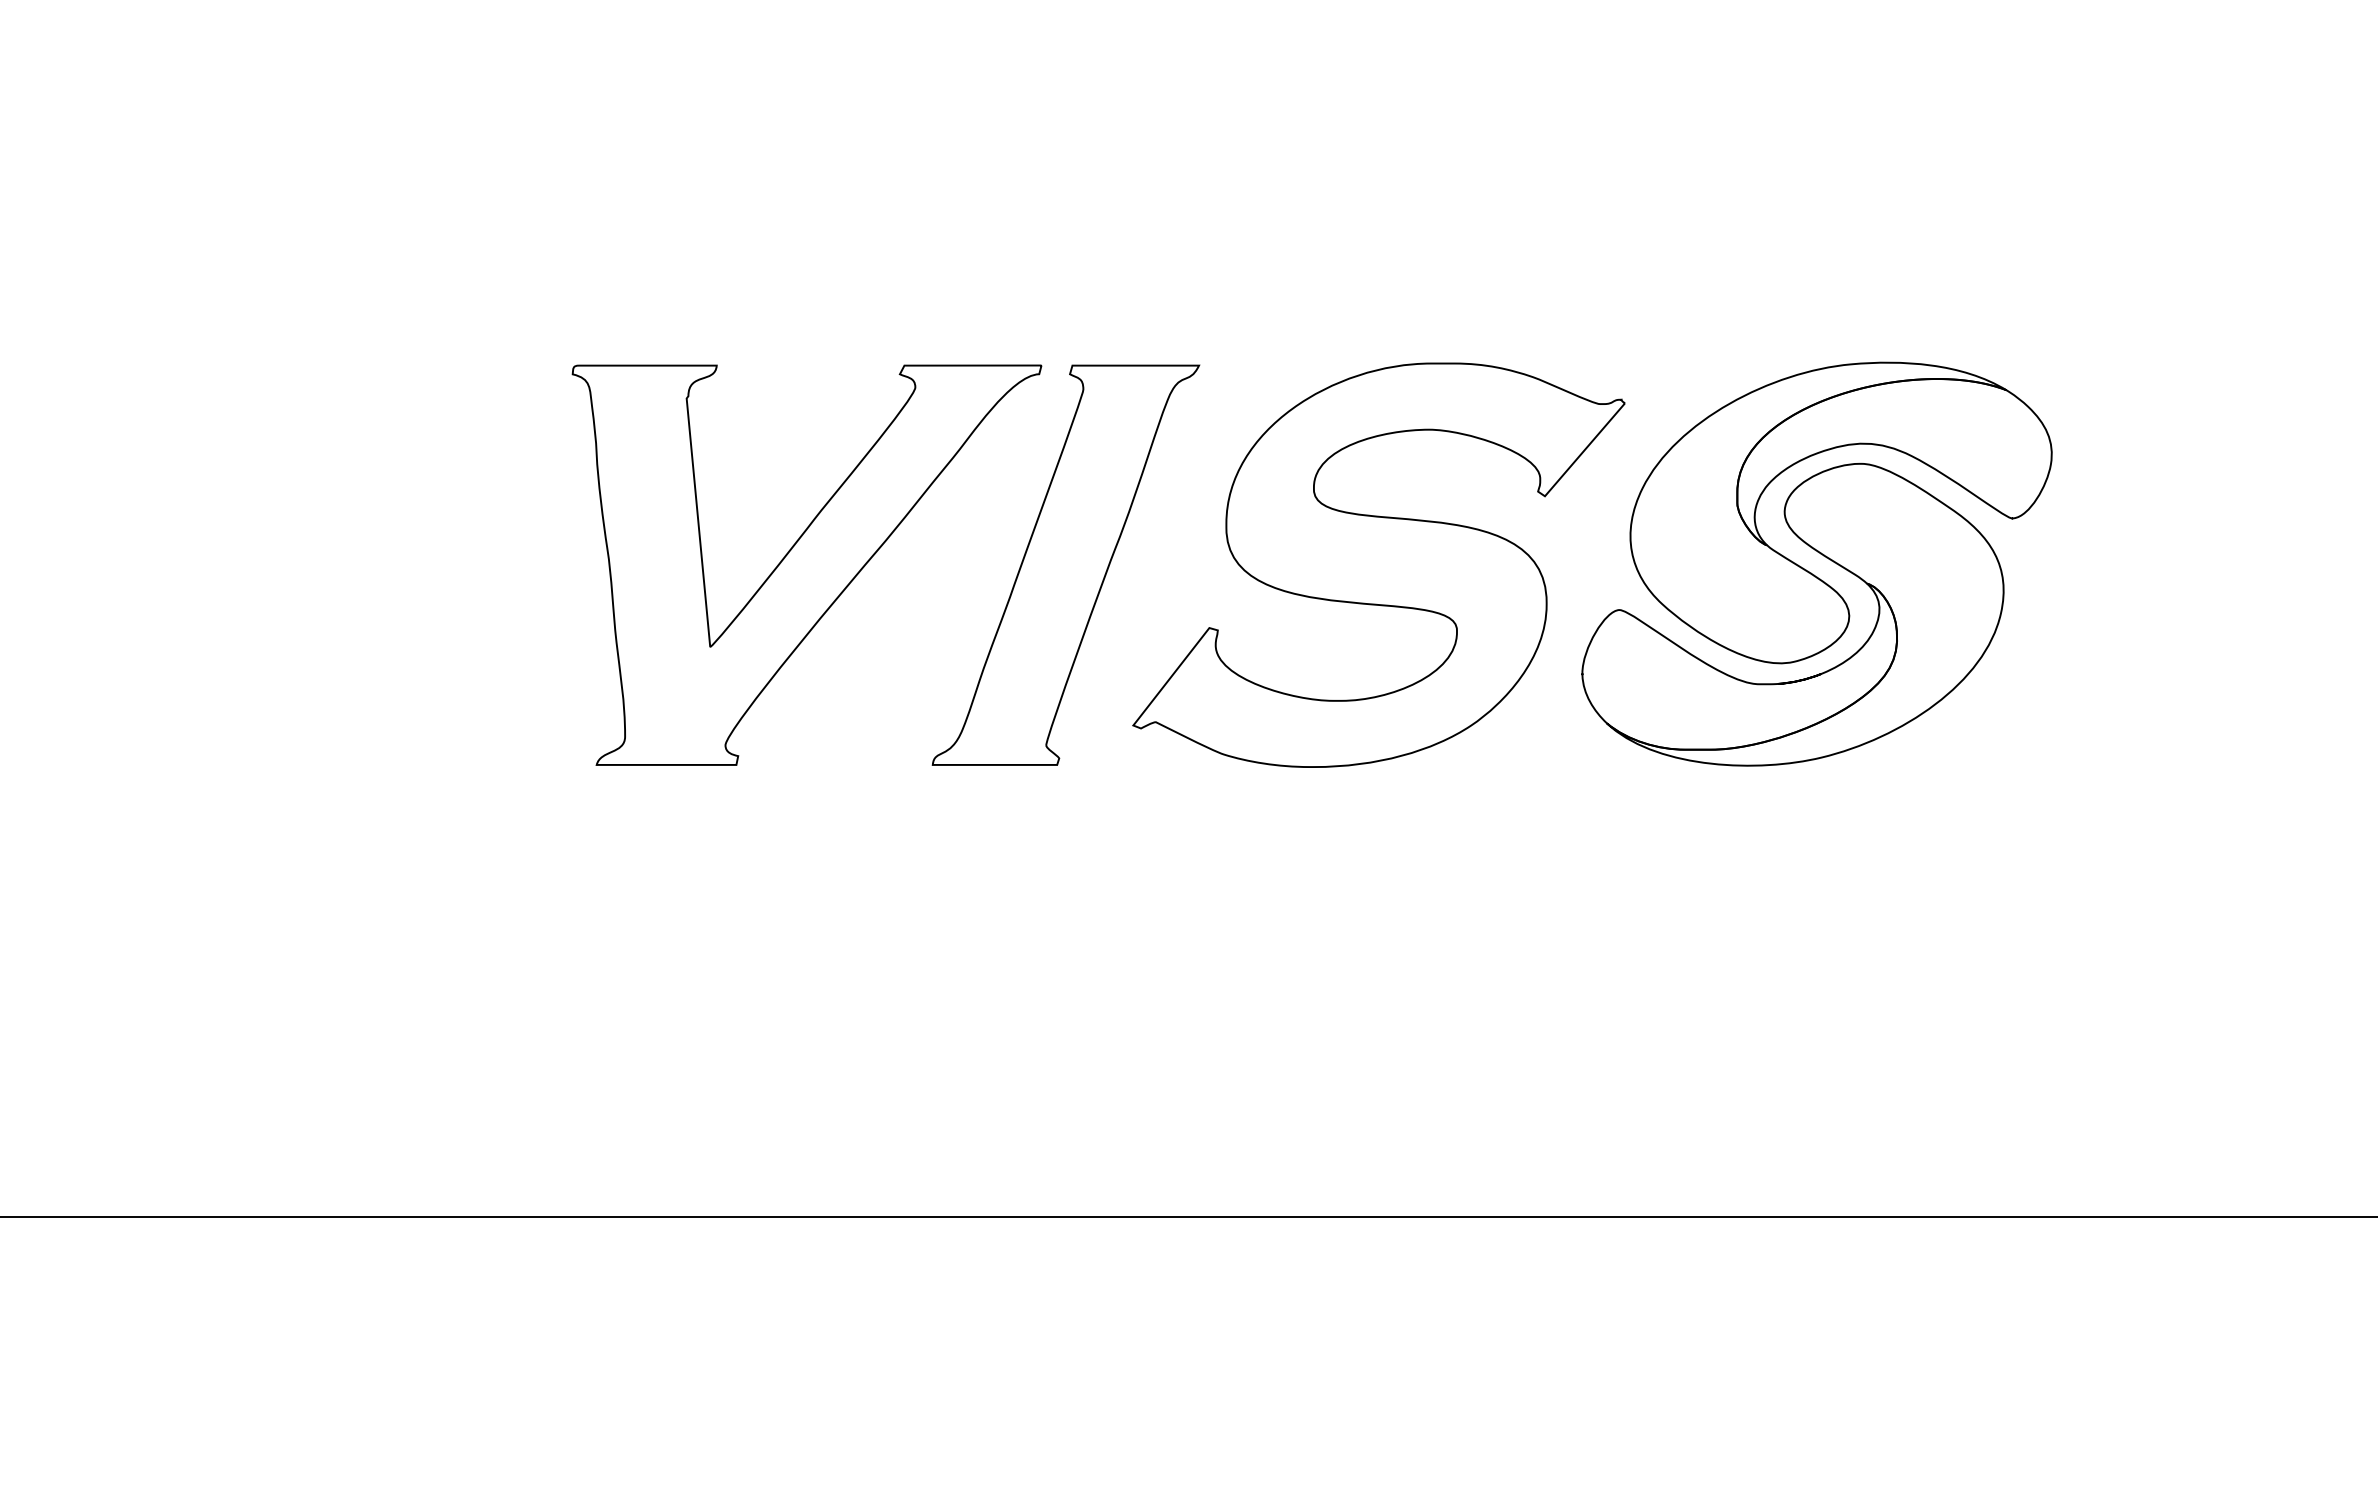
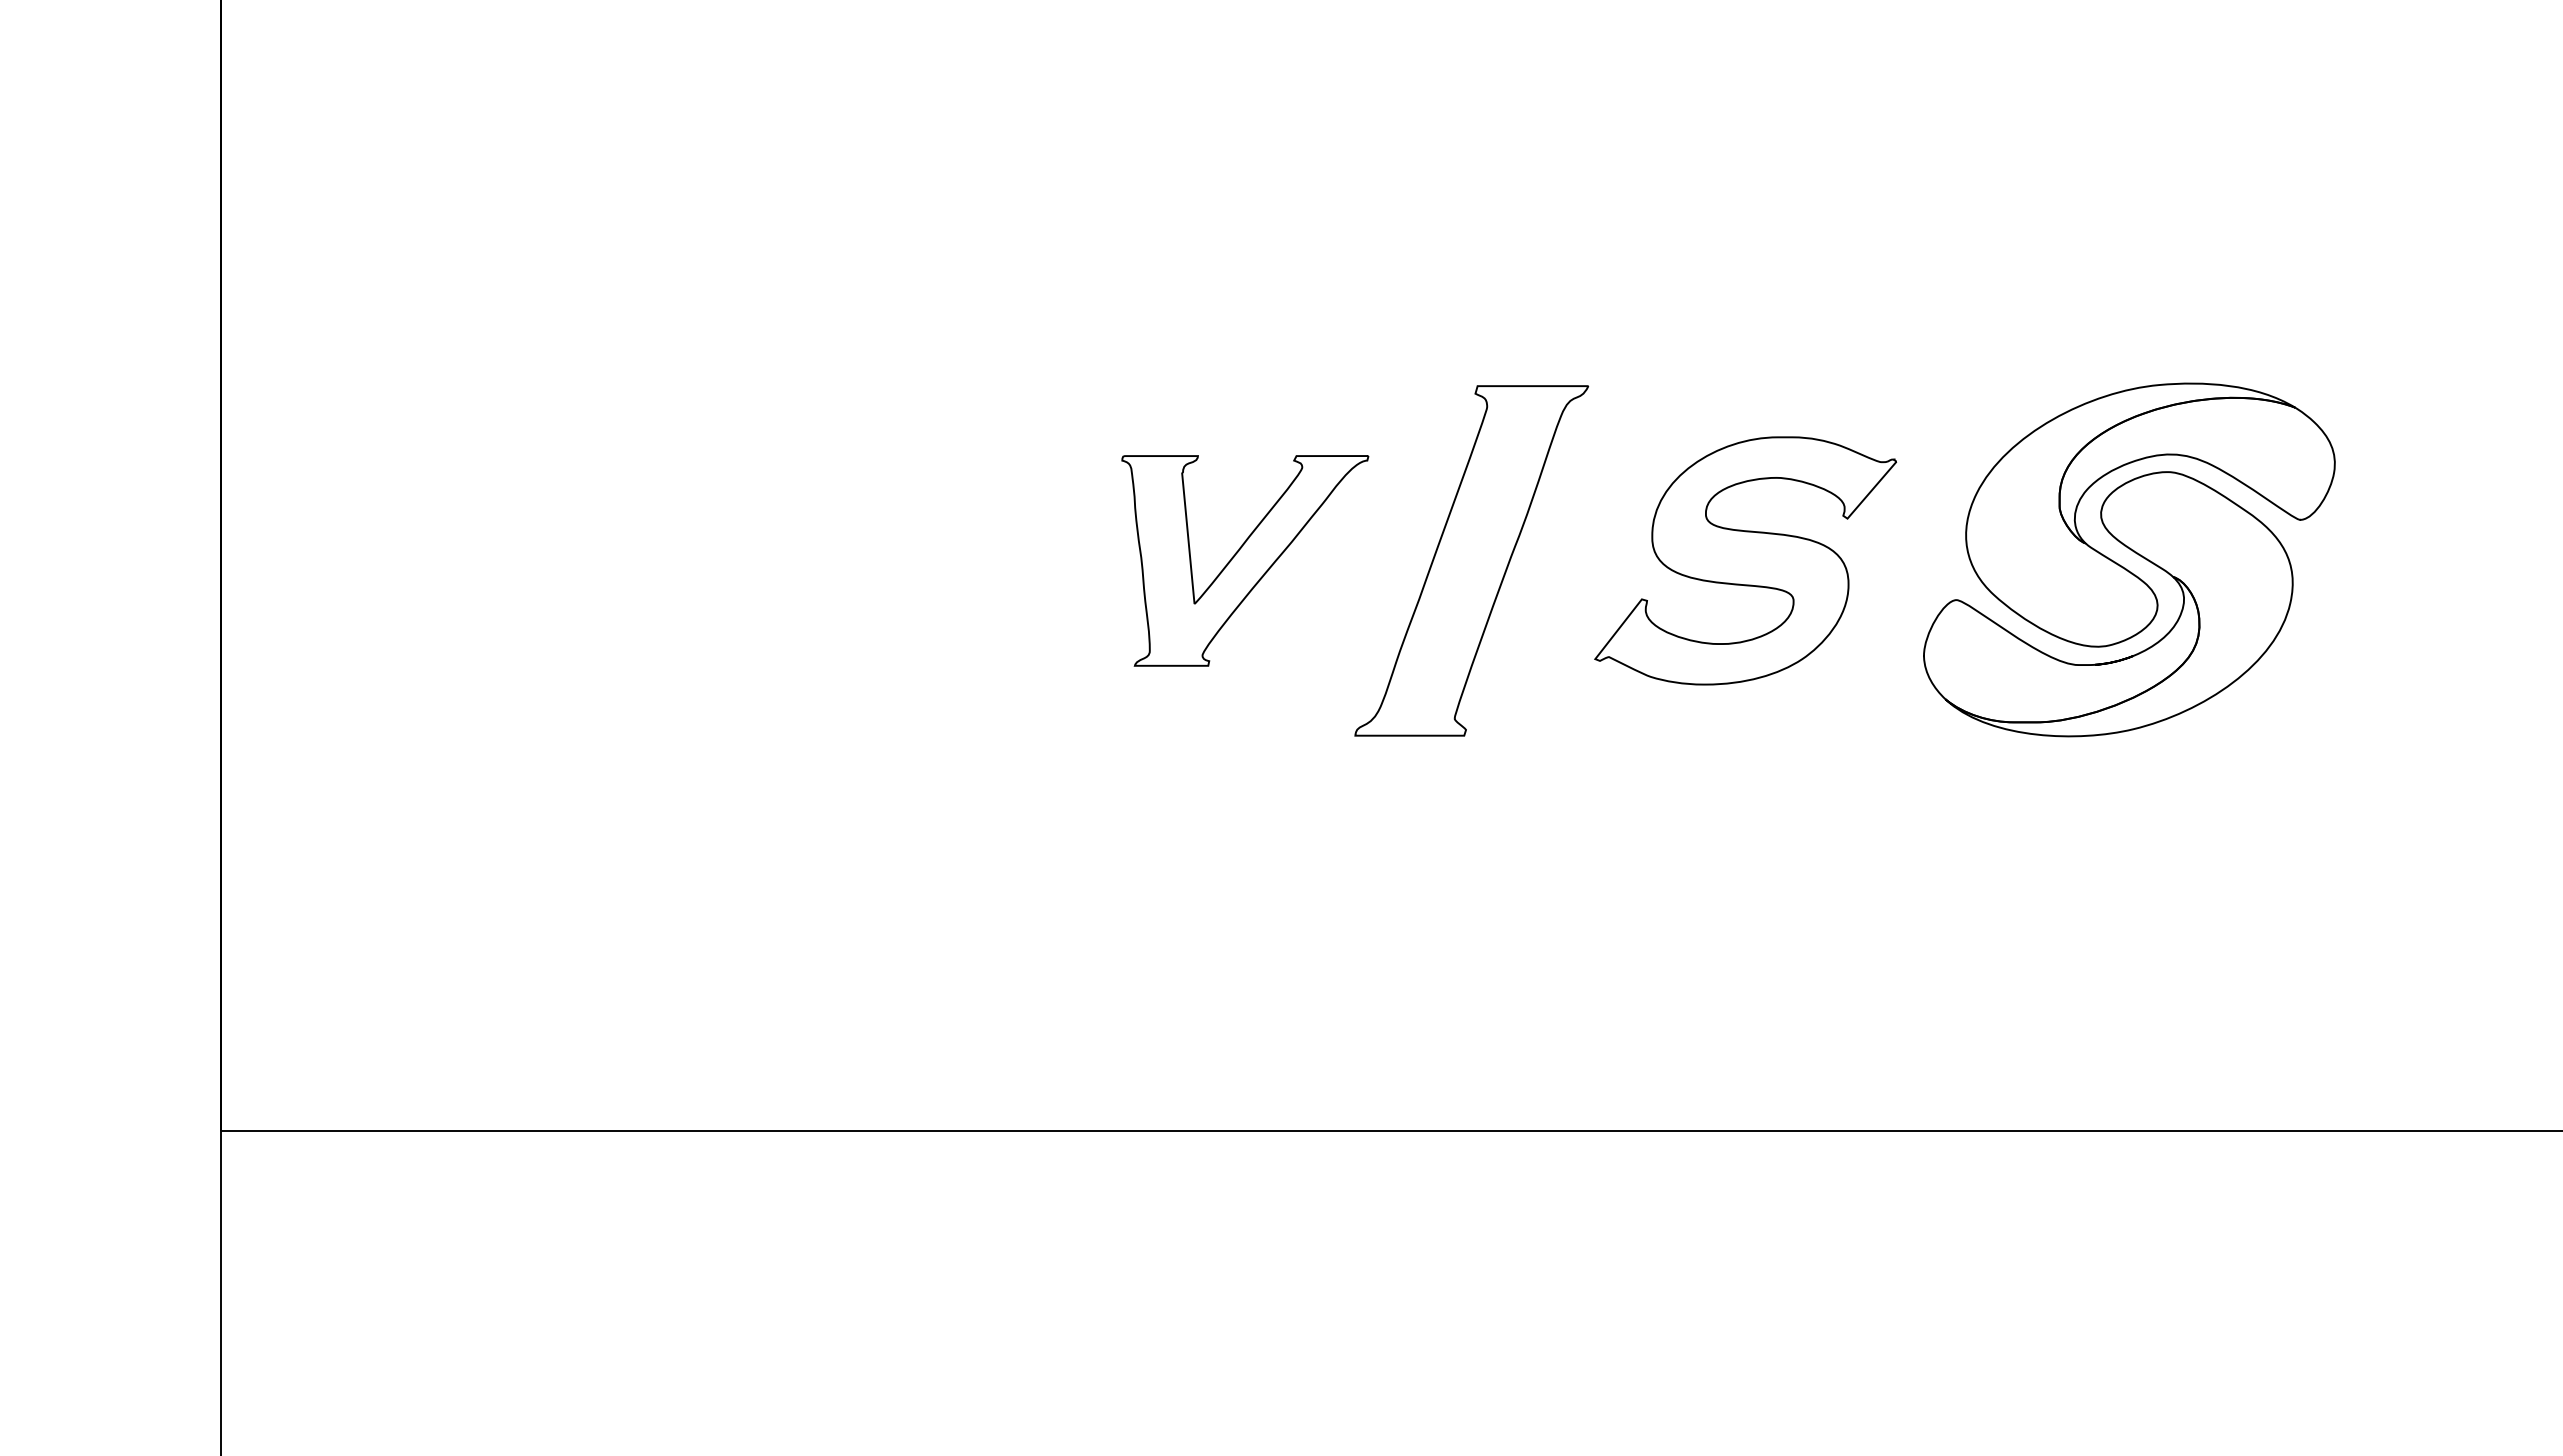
part: (807, 564) -> (1245, 560), size x0.6
part: (1378, 564) -> (1745, 560), size x0.7

